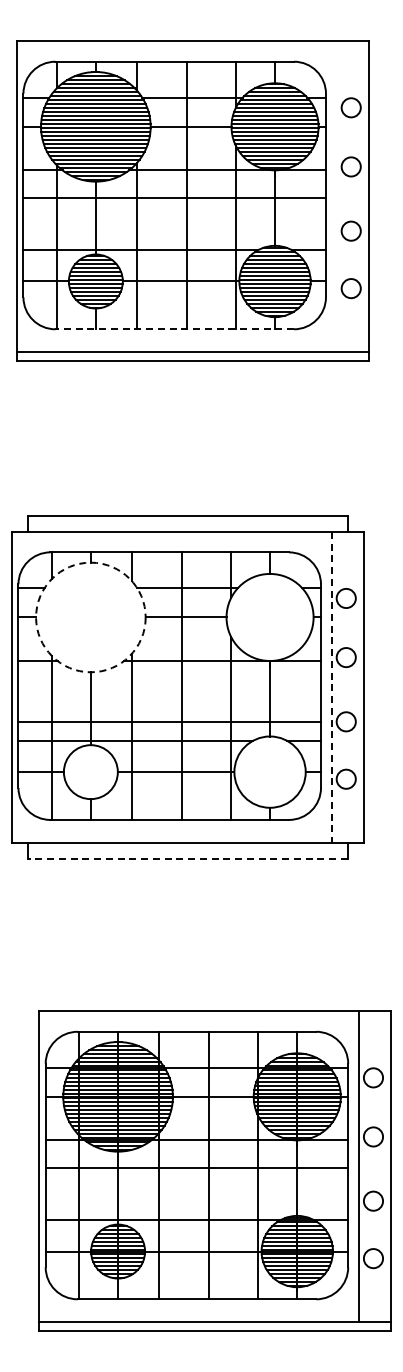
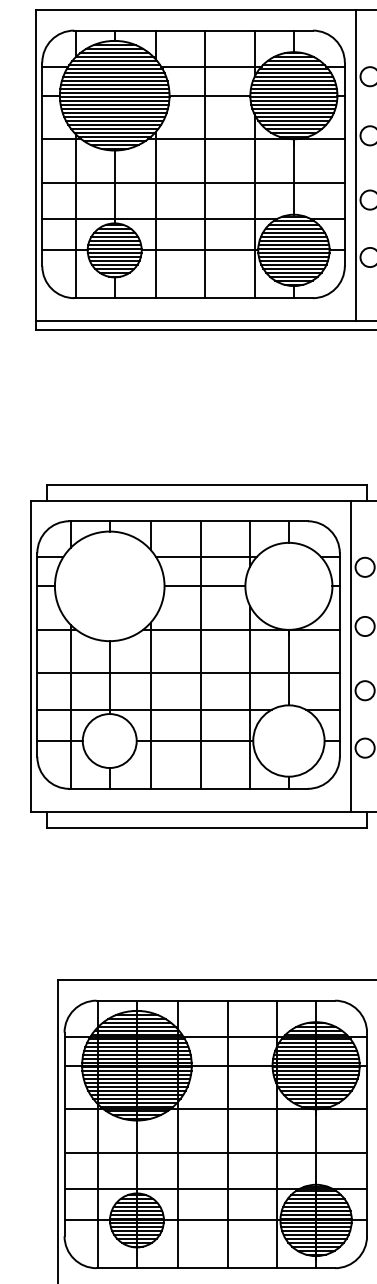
line: (336, 196) -> (355, 165), added
line: (174, 197) -> (193, 182), moved
line: (174, 329) -> (193, 298), dashed -> solid
circle: (90, 617) -> (109, 586), dashed -> solid
line: (331, 687) -> (350, 656), dashed -> solid
line: (169, 722) -> (188, 673), moved
line: (187, 858) -> (206, 827), dashed -> solid
line: (196, 1167) -> (215, 1152), moved

